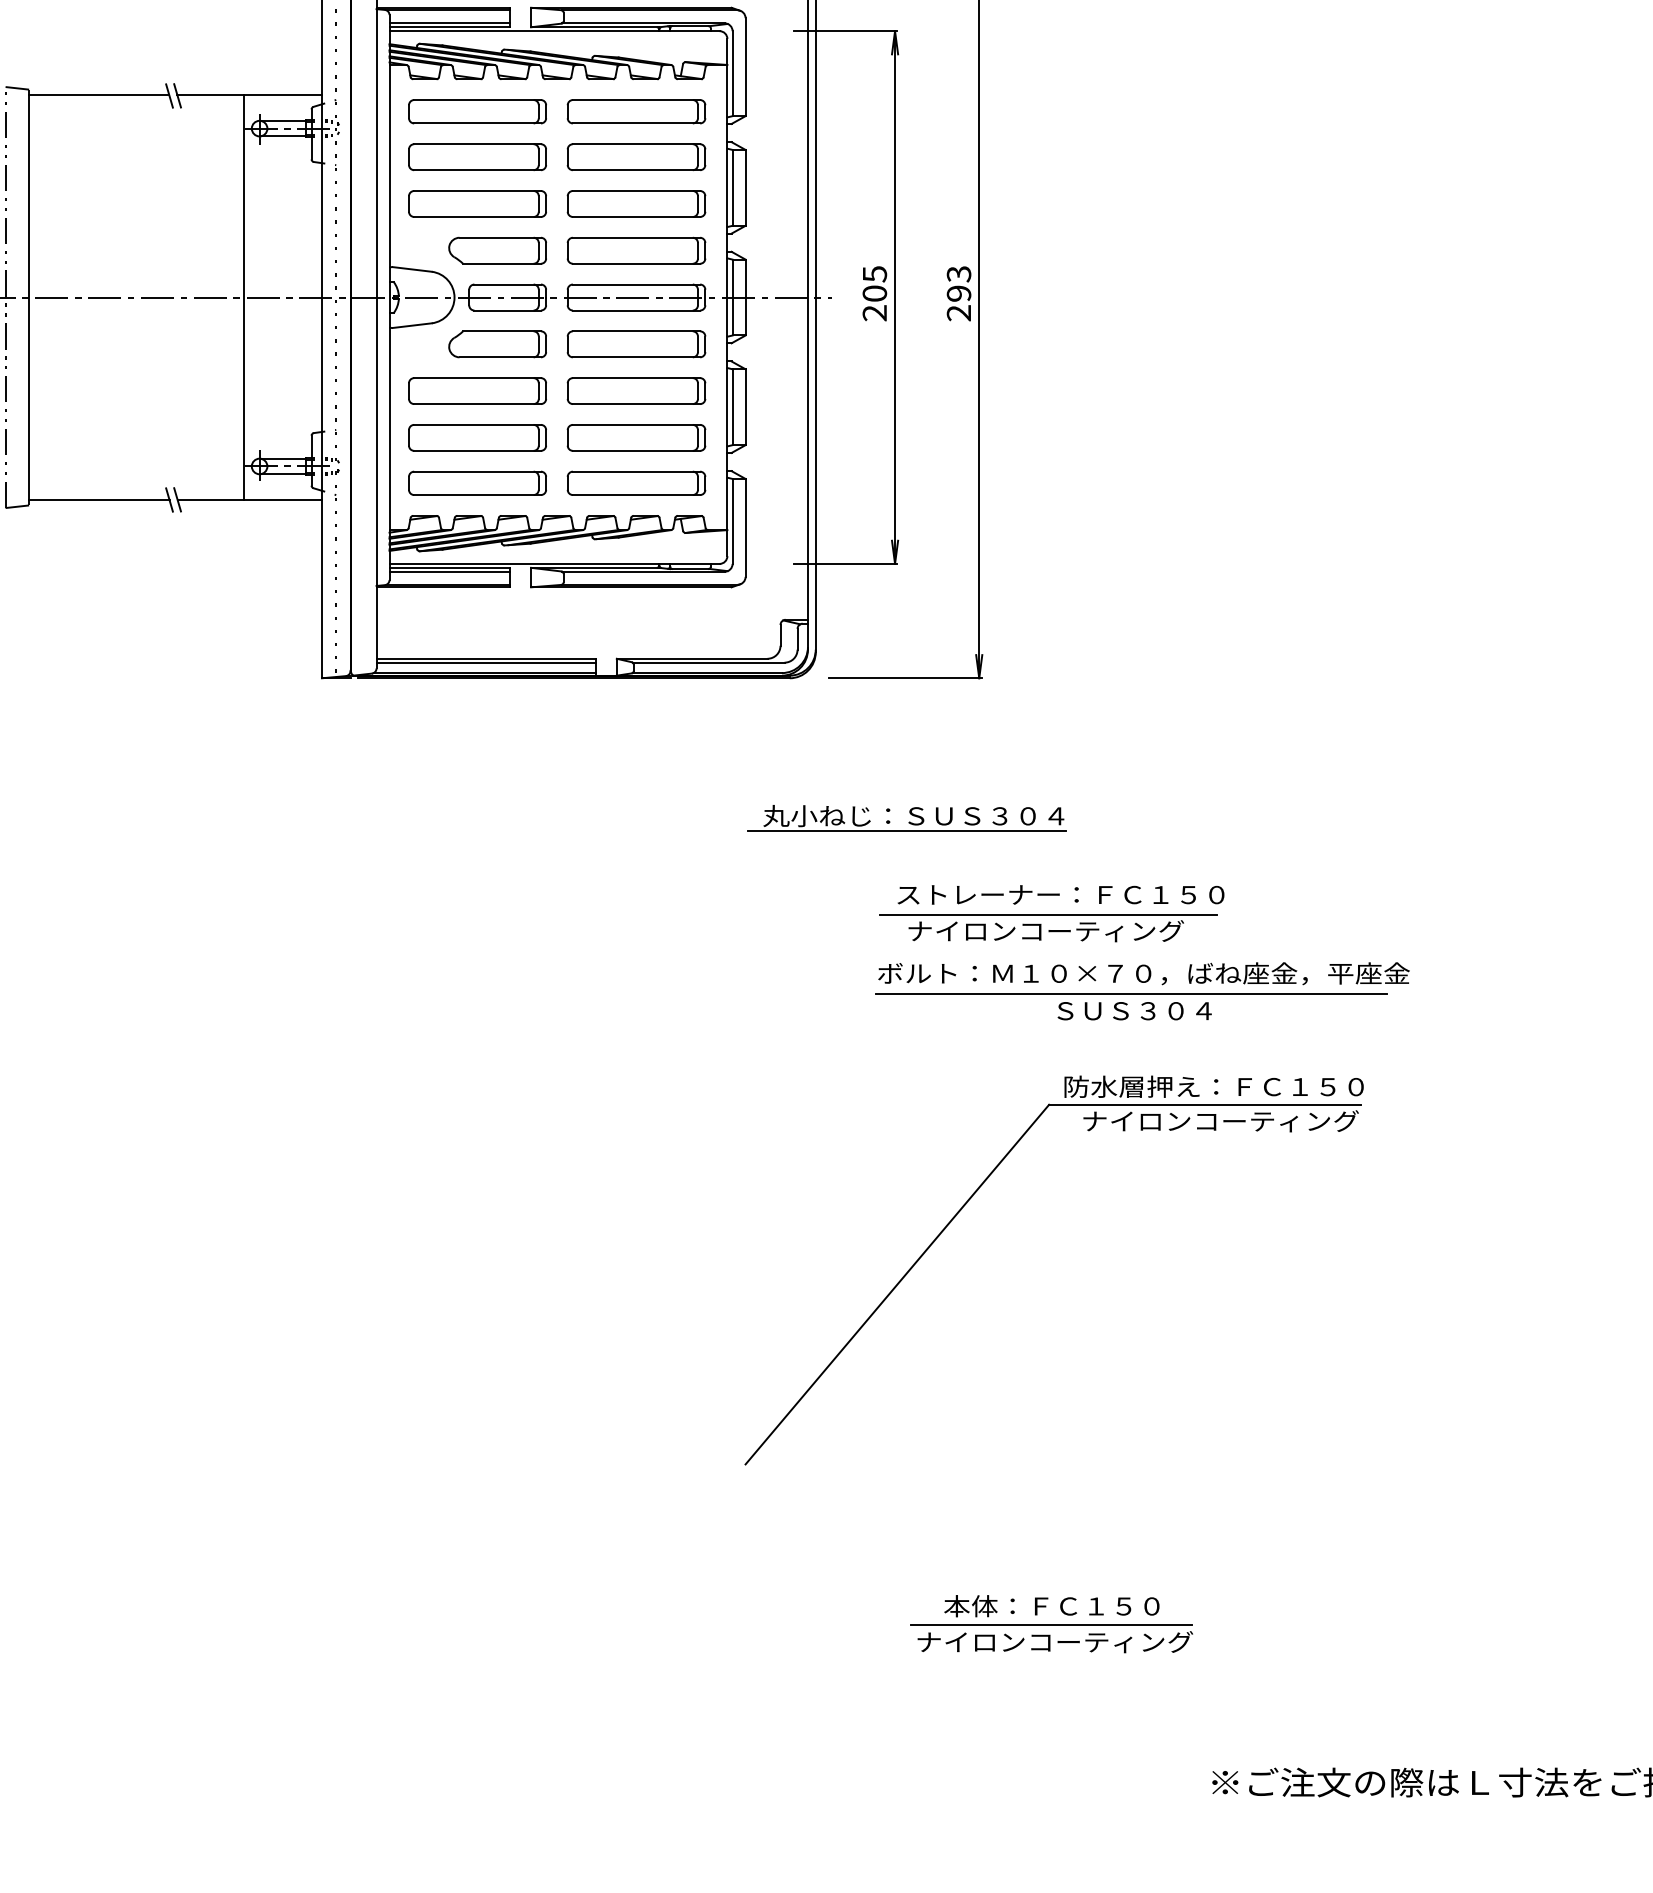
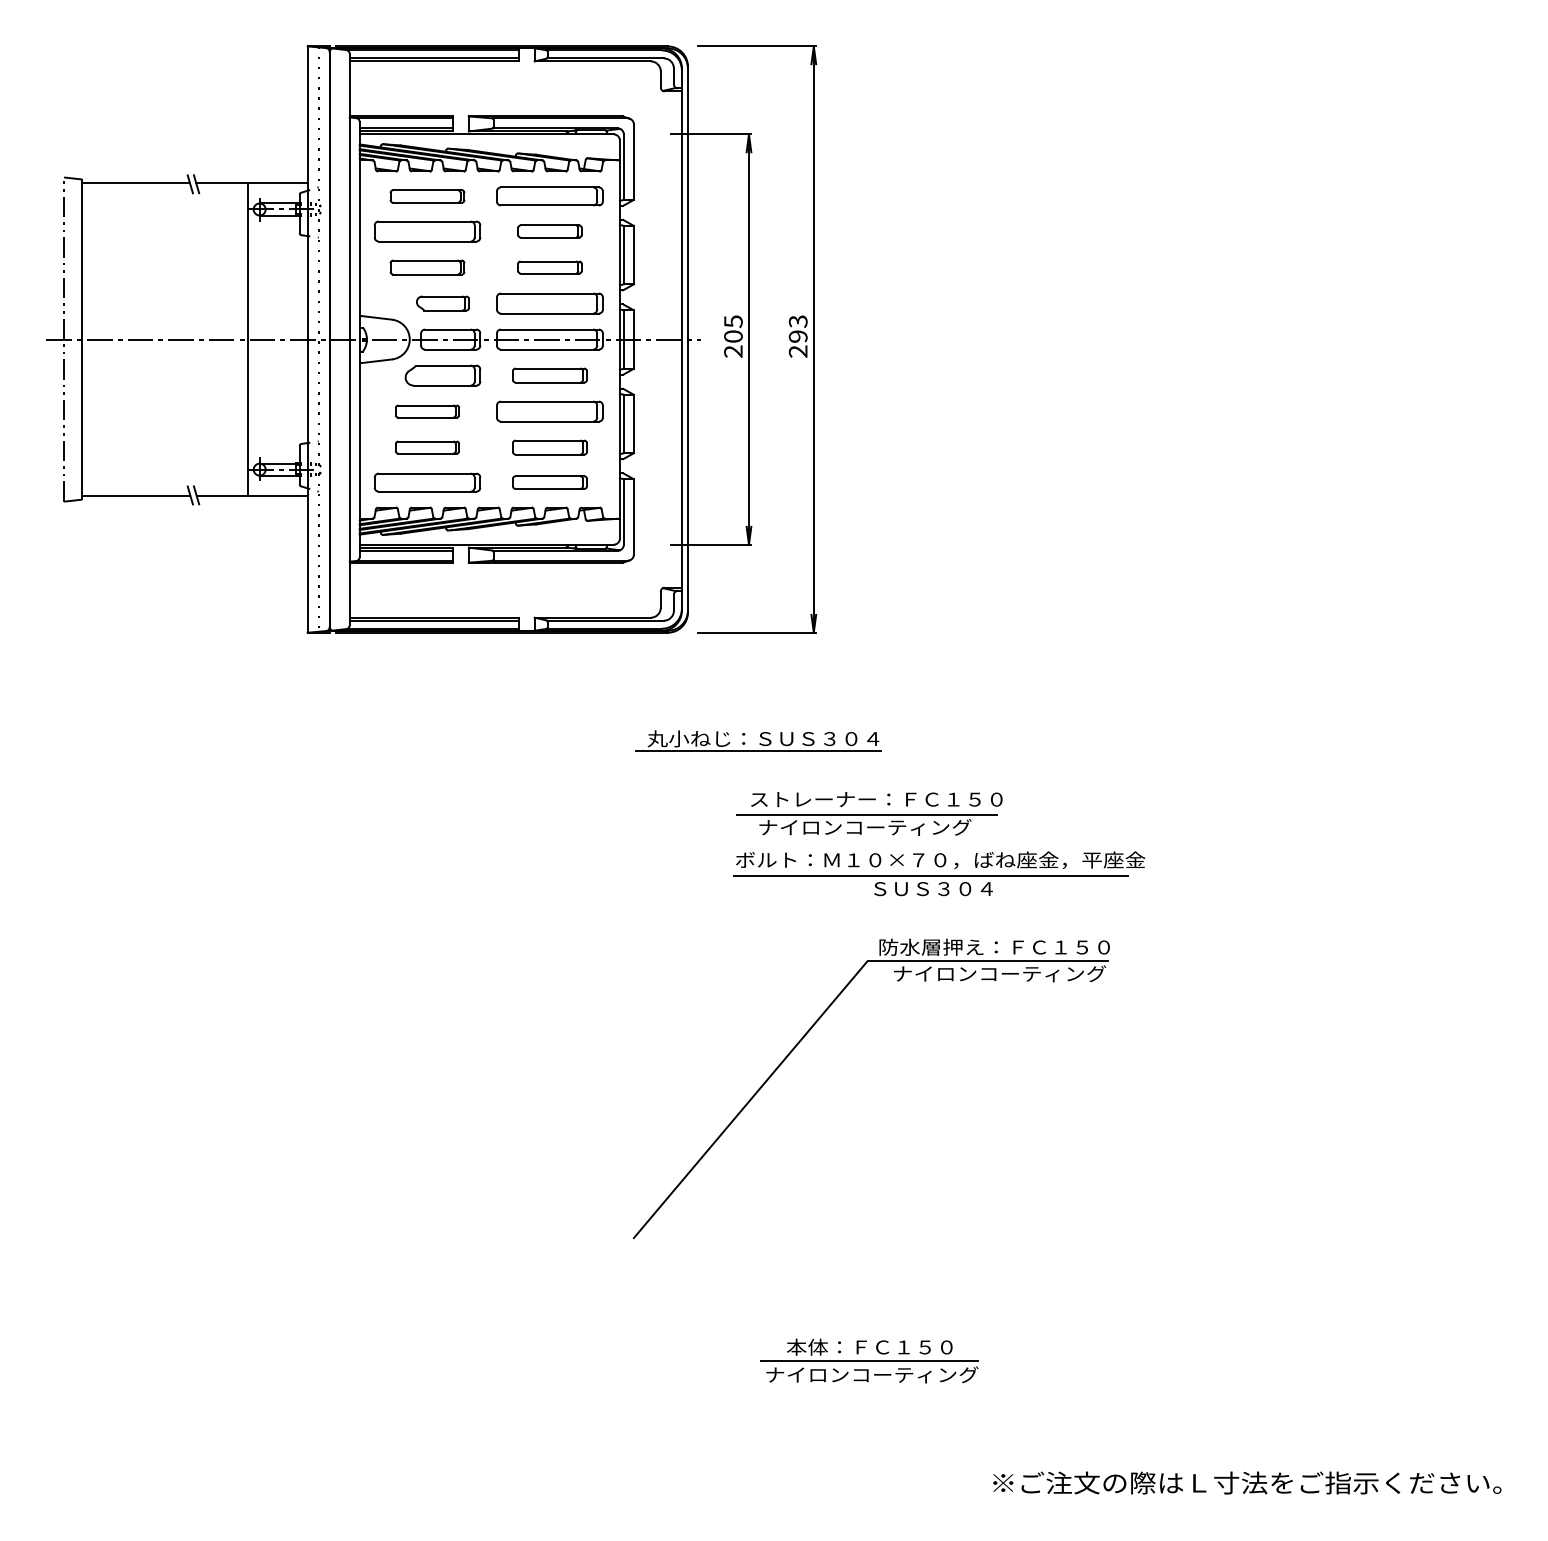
part: (477, 111) -> (427, 196), size x0.7
part: (635, 157) -> (549, 231), size x0.6
part: (477, 203) -> (427, 267), size x0.7
part: (635, 203) -> (549, 267), size x0.6
part: (497, 250) -> (442, 303), size x0.7
part: (635, 344) -> (549, 375), size x0.7
part: (477, 390) -> (427, 411), size x0.6
part: (477, 437) -> (427, 447), size x0.6
part: (635, 437) -> (549, 447), size x0.7
part: (635, 483) -> (549, 482), size x0.7

